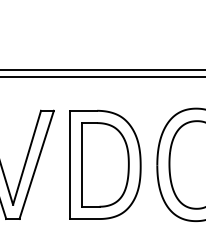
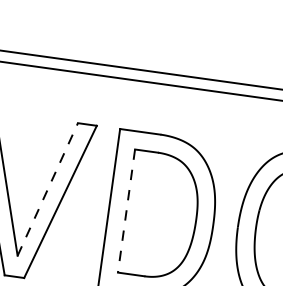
line: (27, 157) -> (48, 189), solid -> dashed
line: (81, 164) -> (126, 210), solid -> dashed

